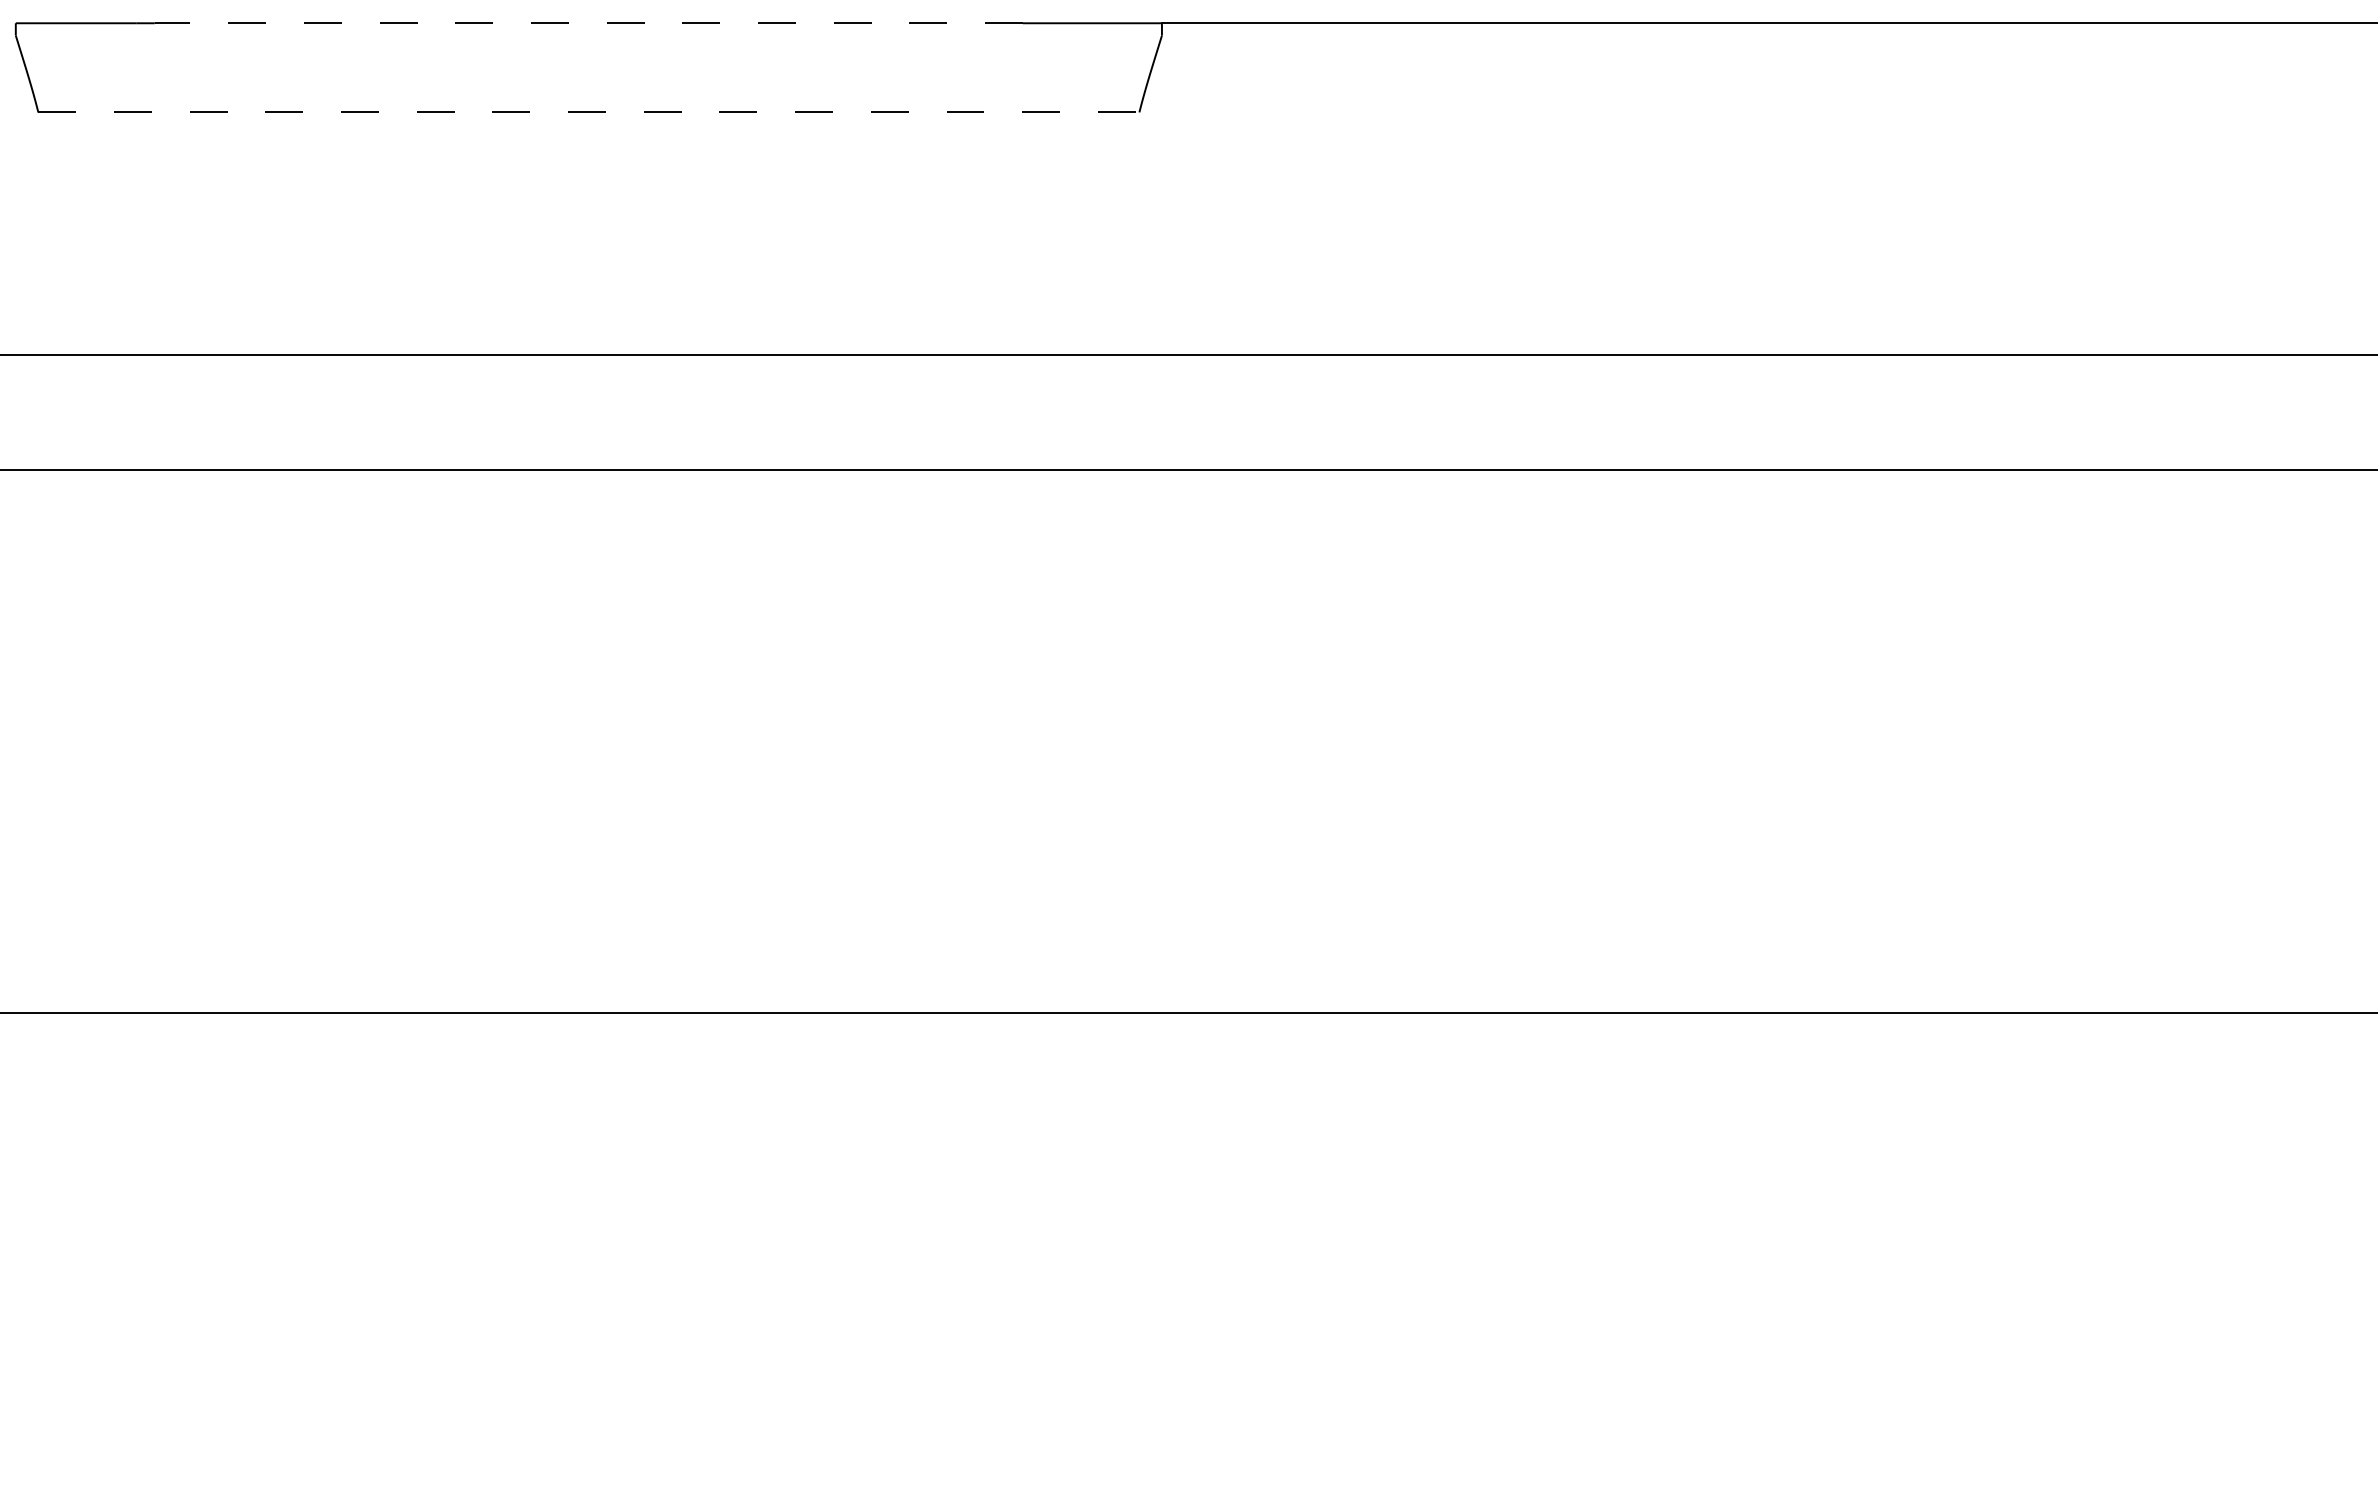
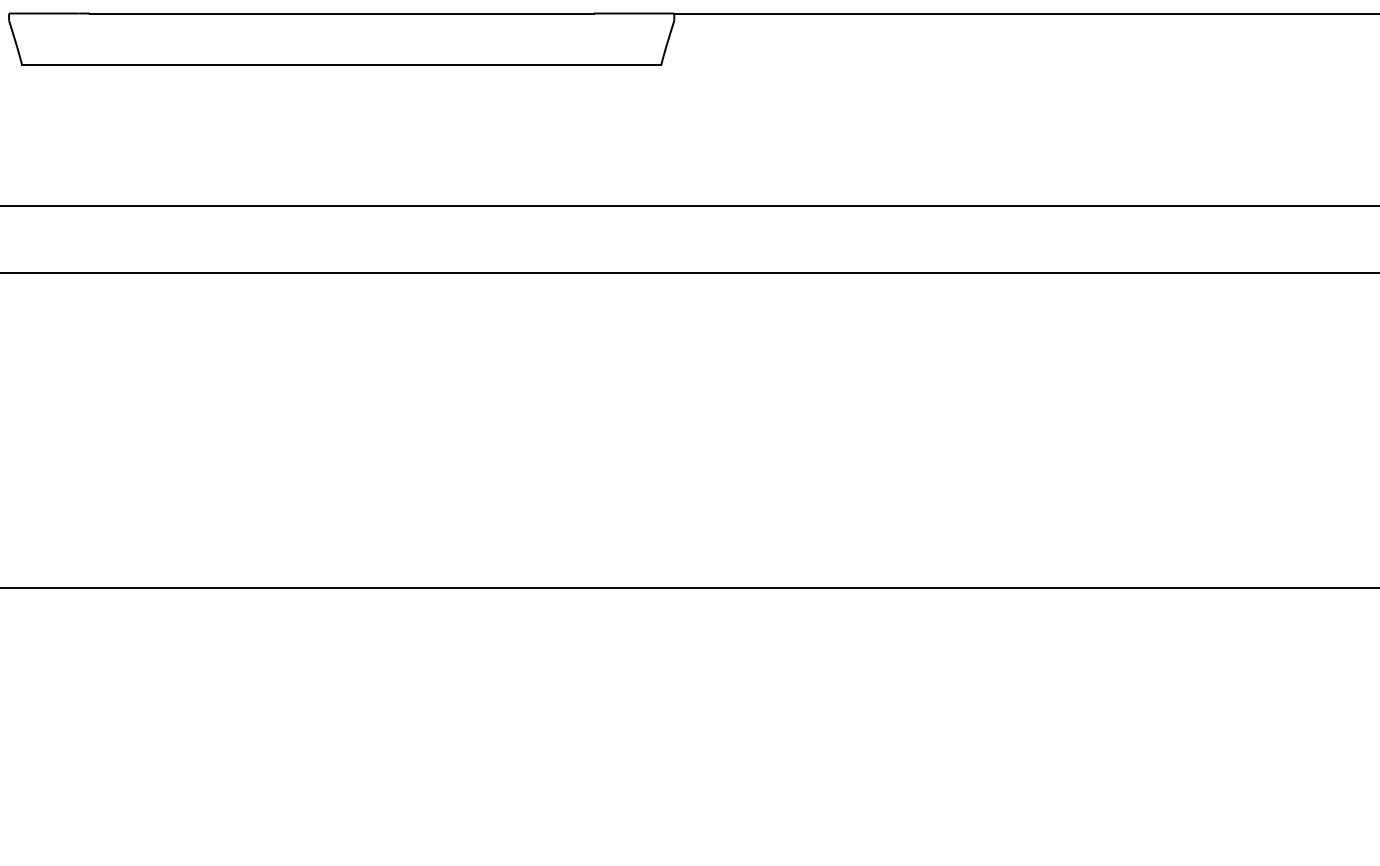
line: (588, 23) -> (341, 13), dashed -> solid
line: (588, 112) -> (341, 65), dashed -> solid

